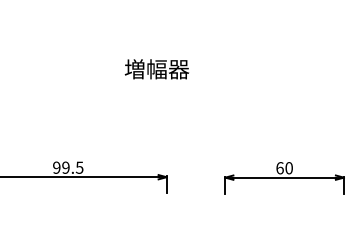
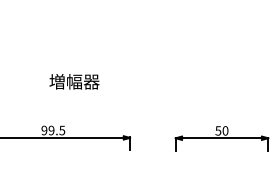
text: (156, 68) -> (74, 81), moved
text: (280, 167) -> (218, 130), 60 -> 50

